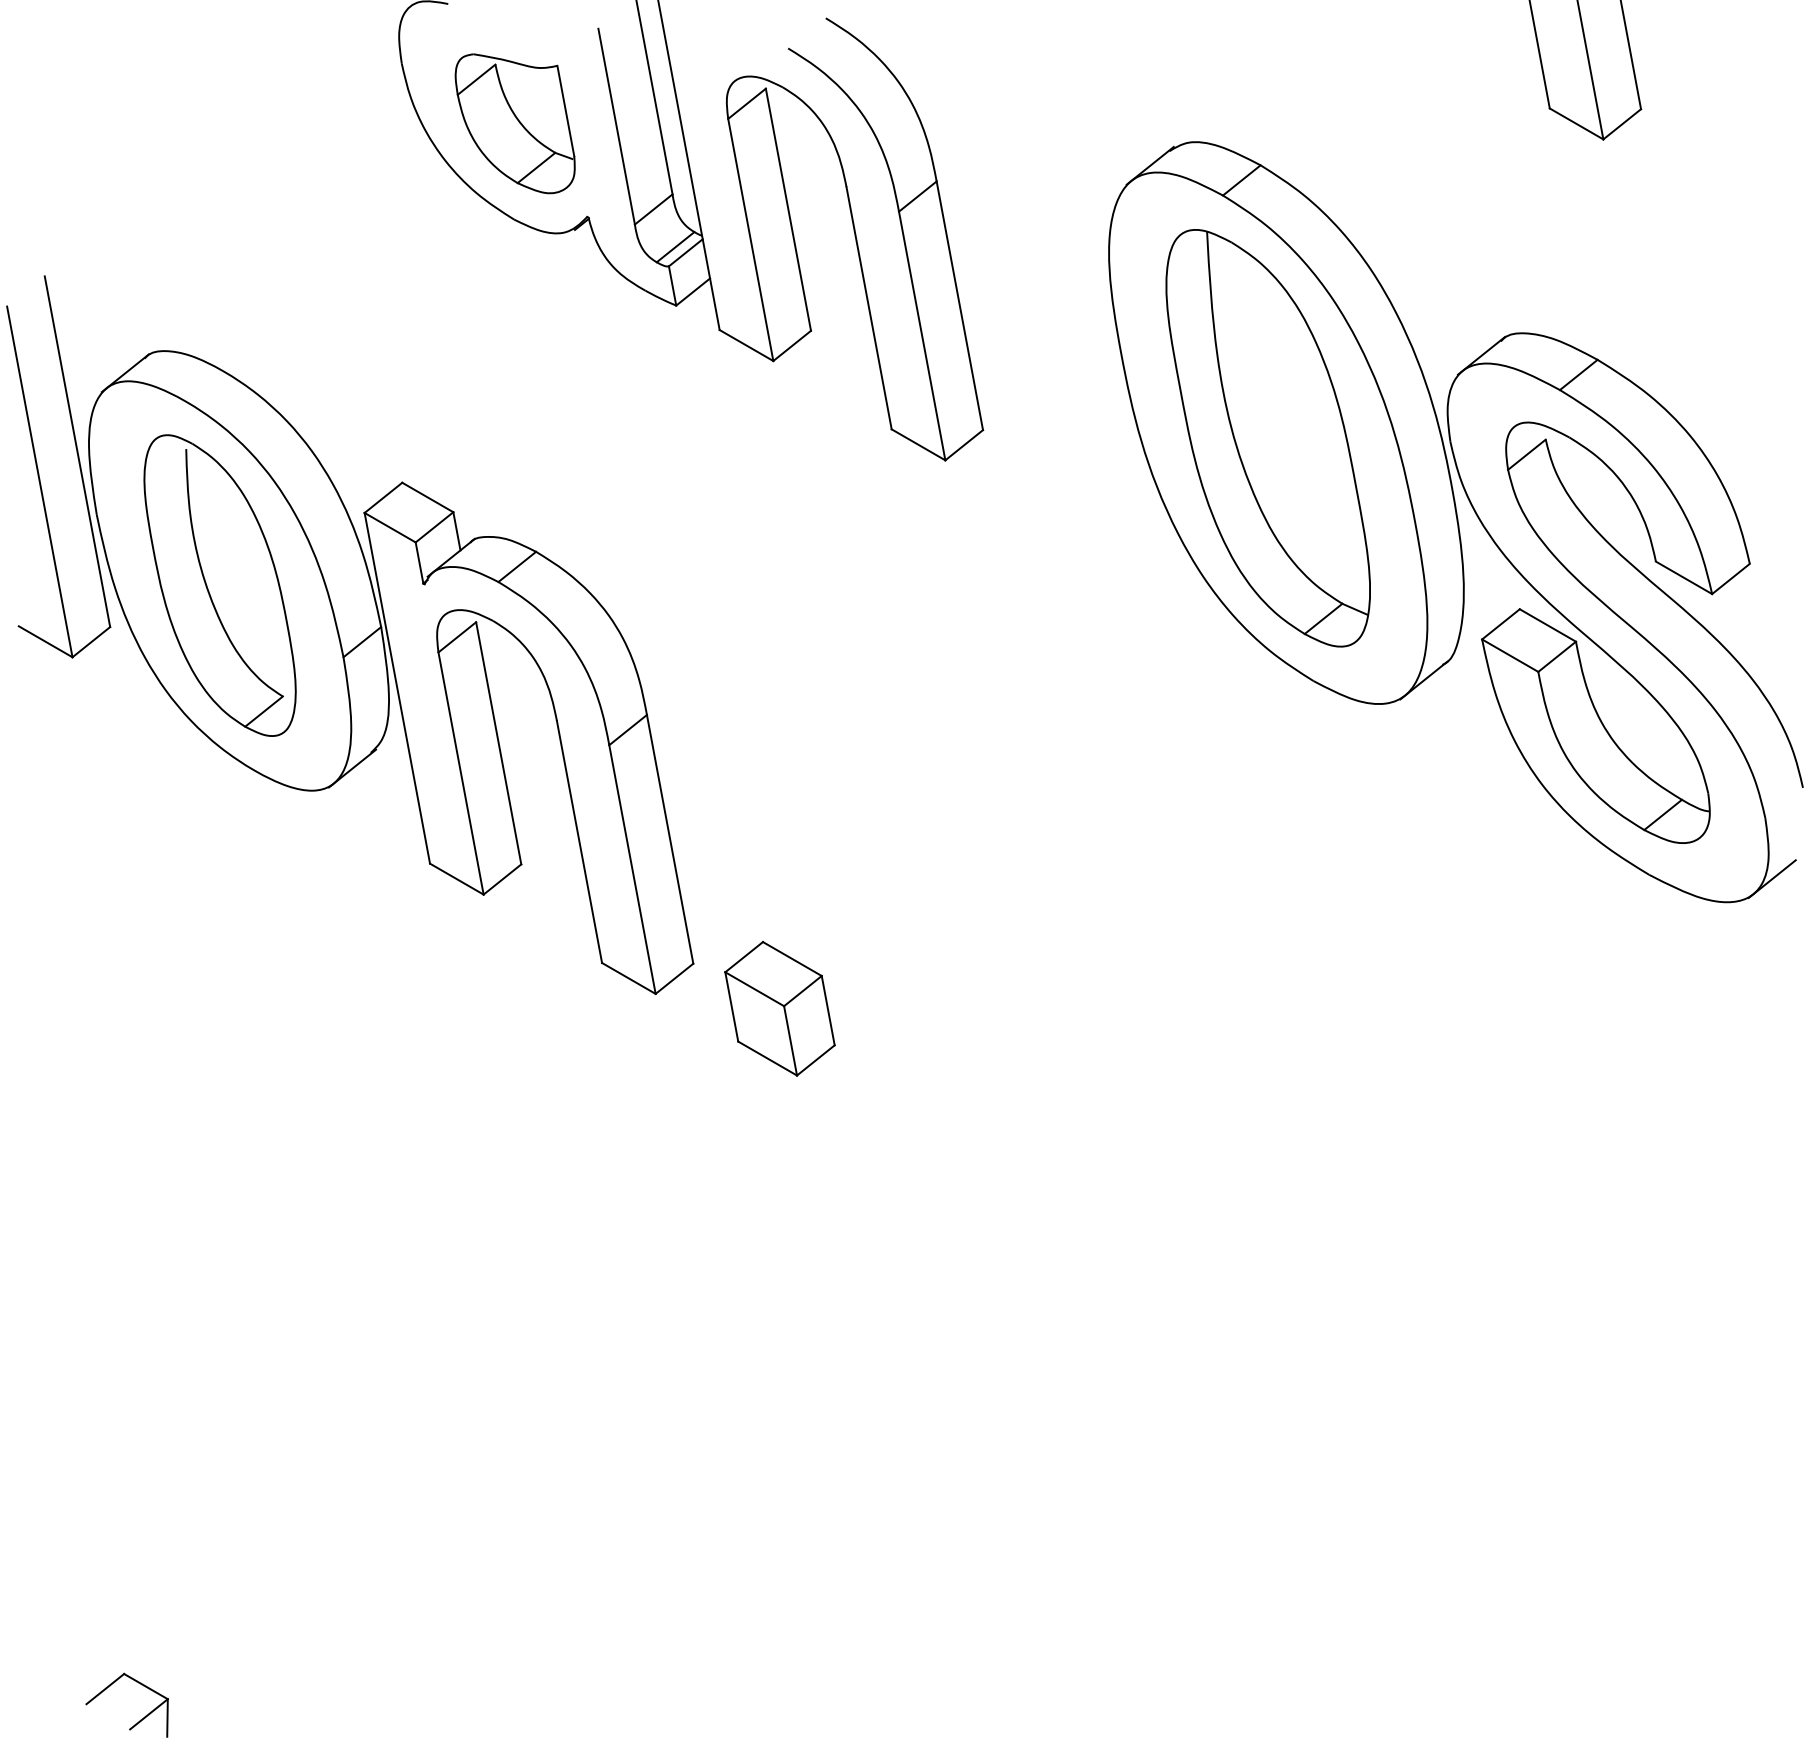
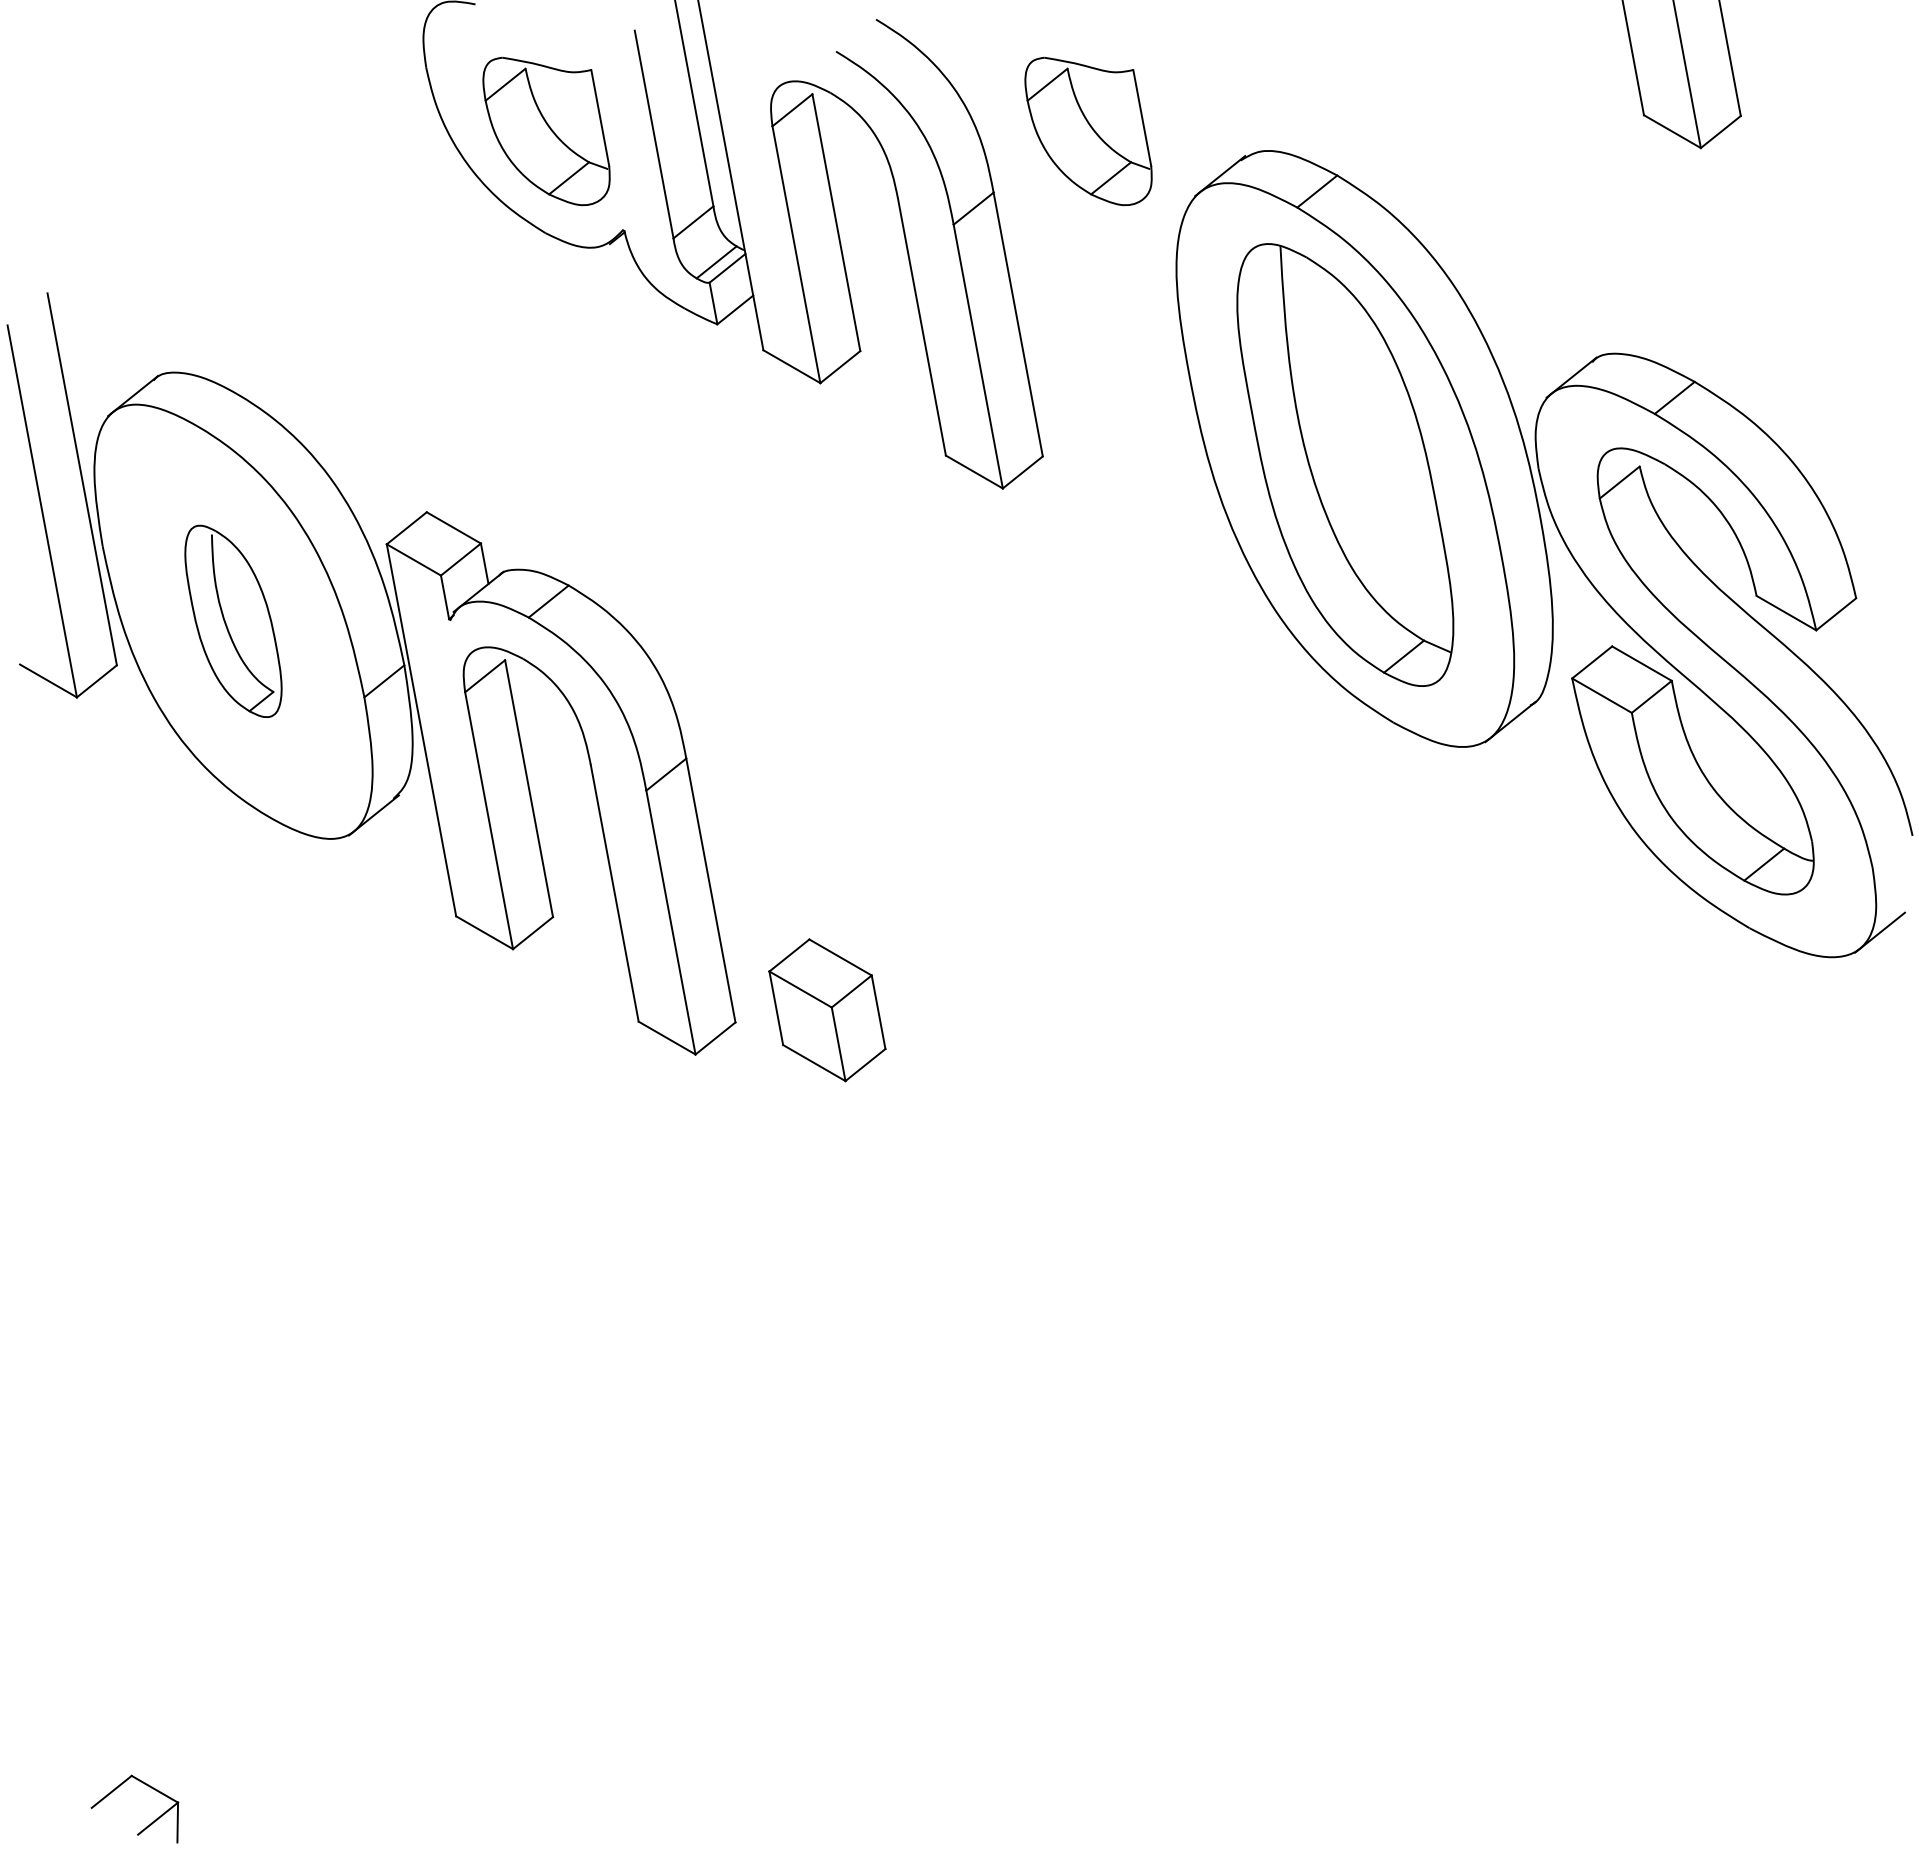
part: (1026, 123) -> (1088, 131), added
part: (220, 585) -> (233, 621), size x0.6
part: (780, 1009) -> (827, 1010), moved

